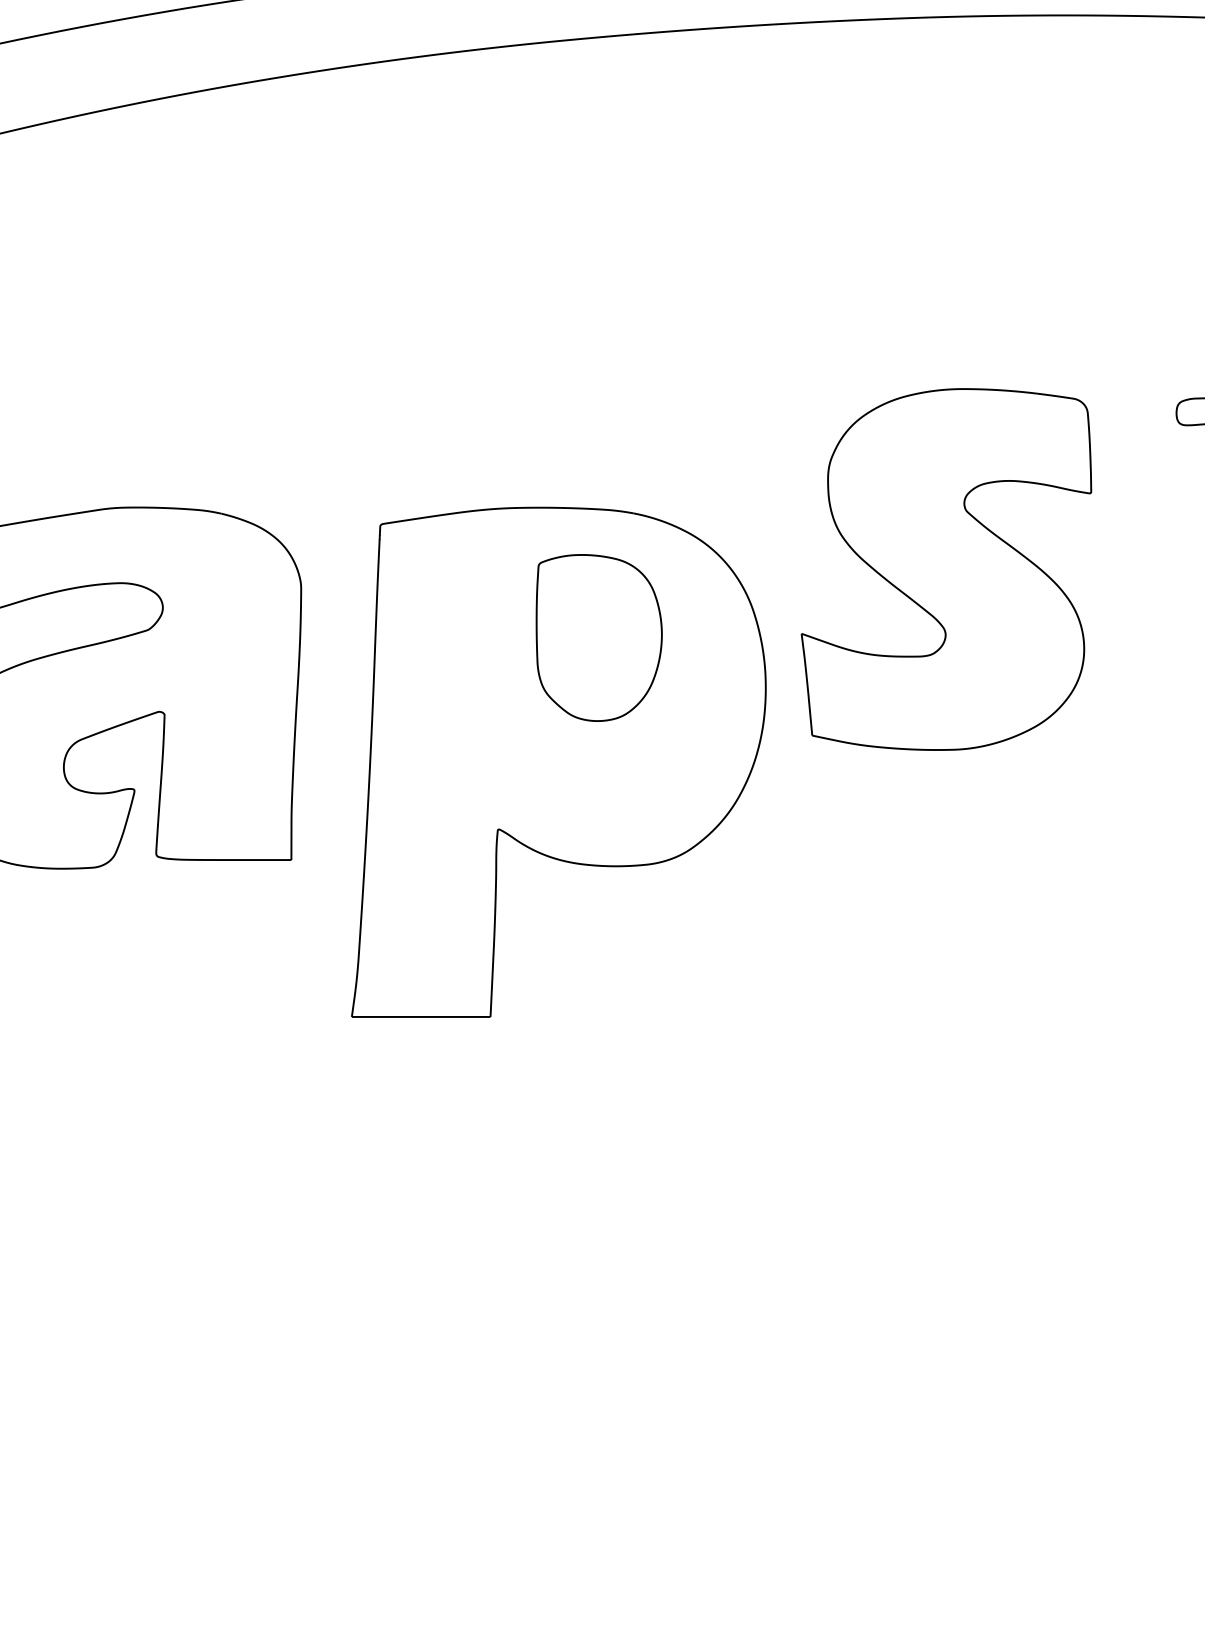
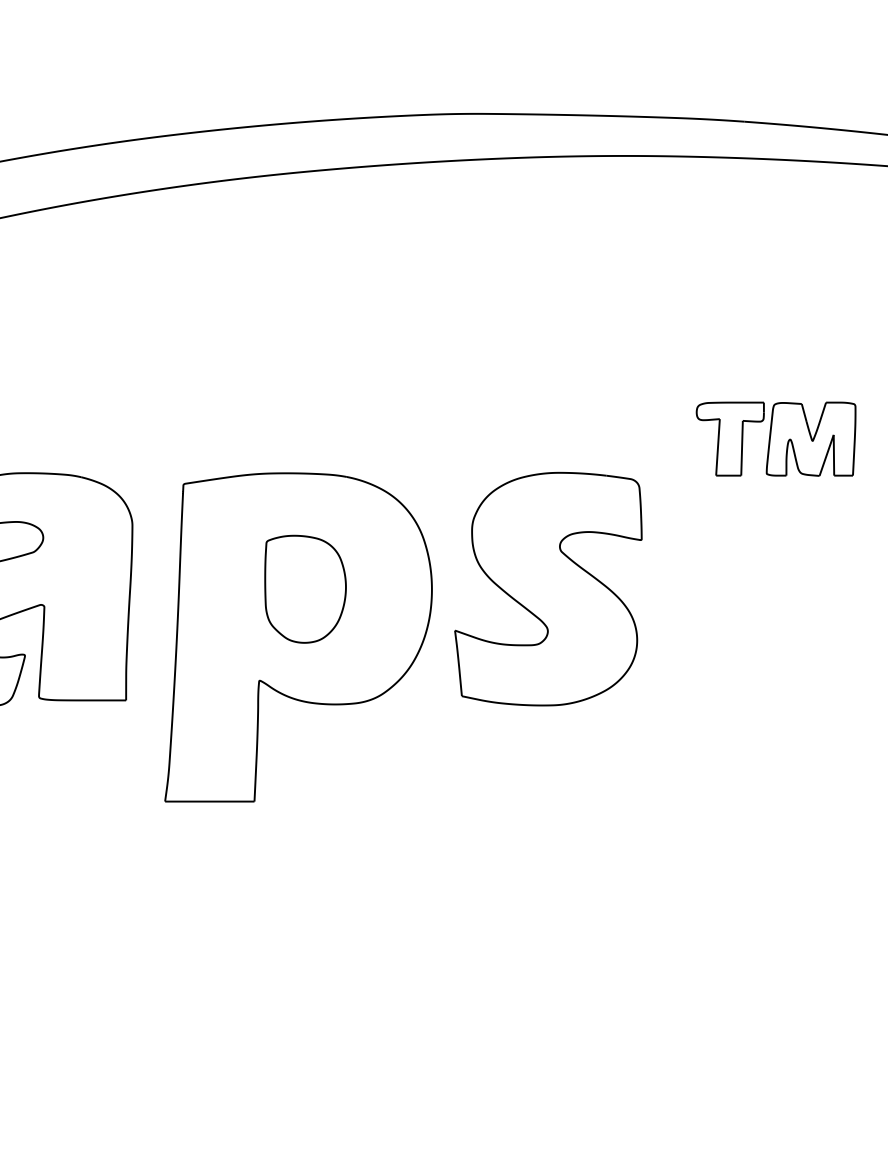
part: (946, 568) -> (548, 588), moved
part: (599, 636) -> (305, 588), moved

